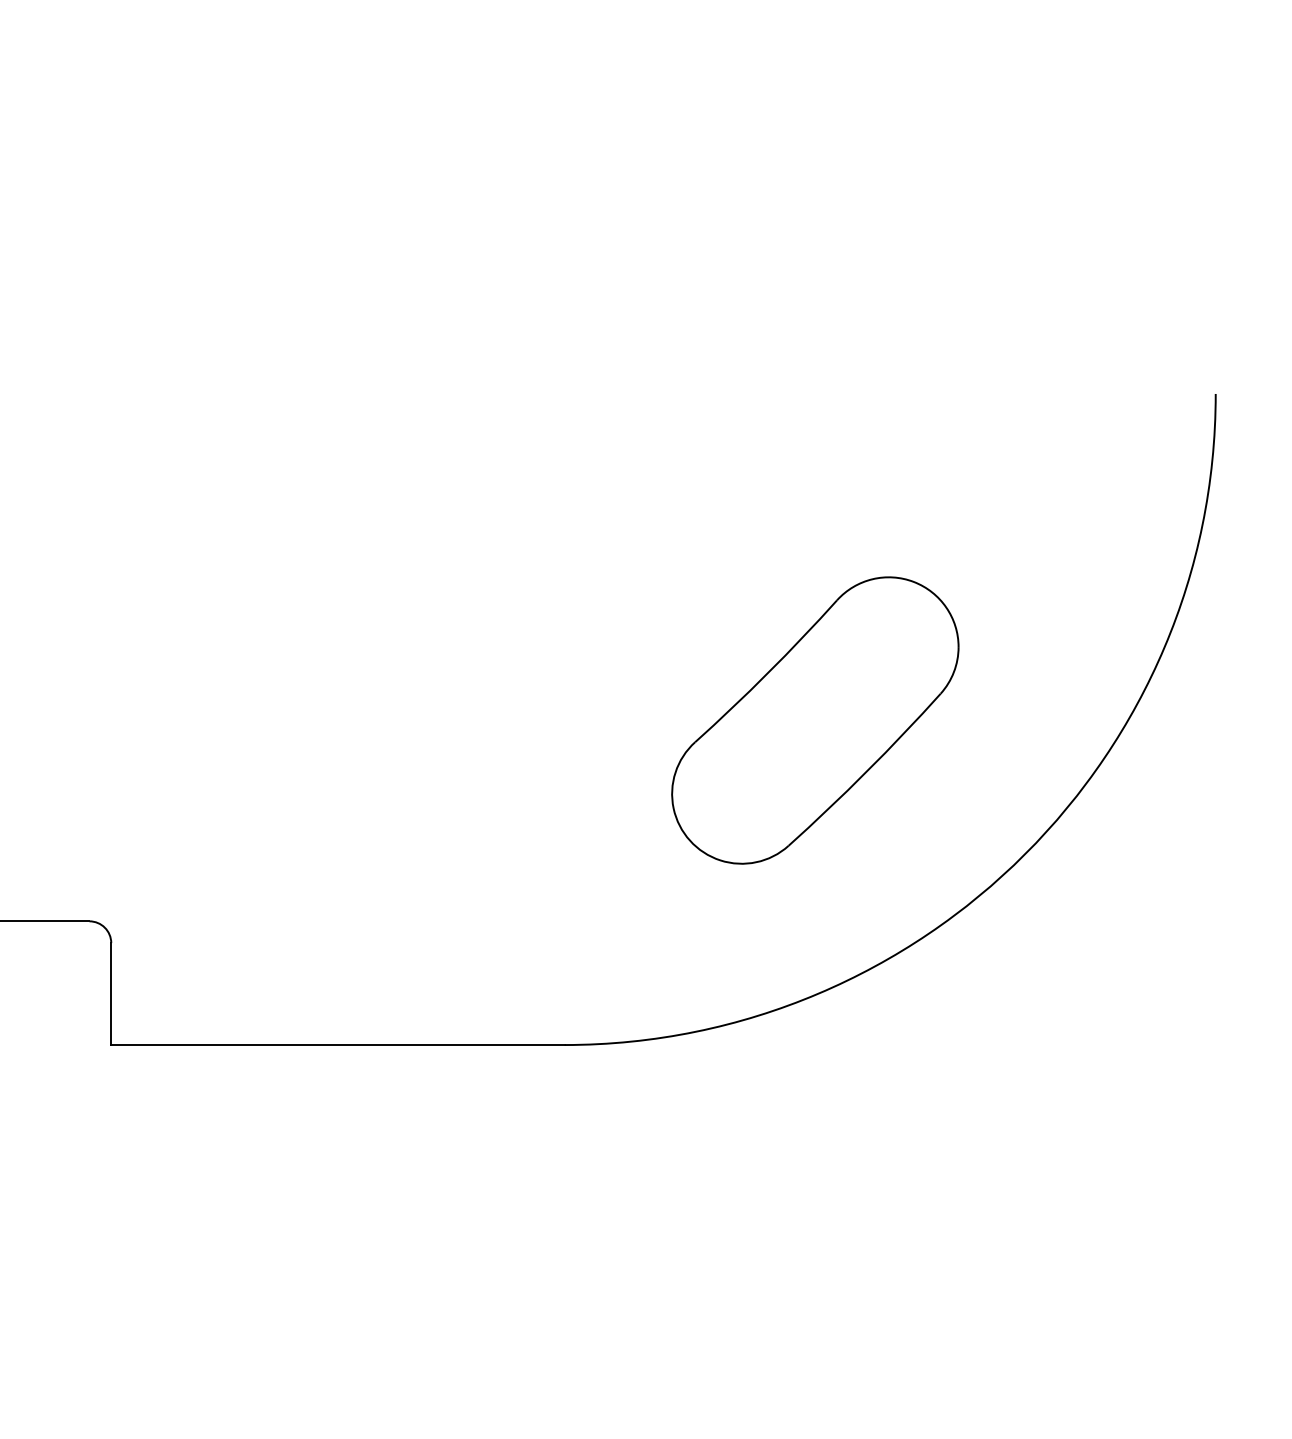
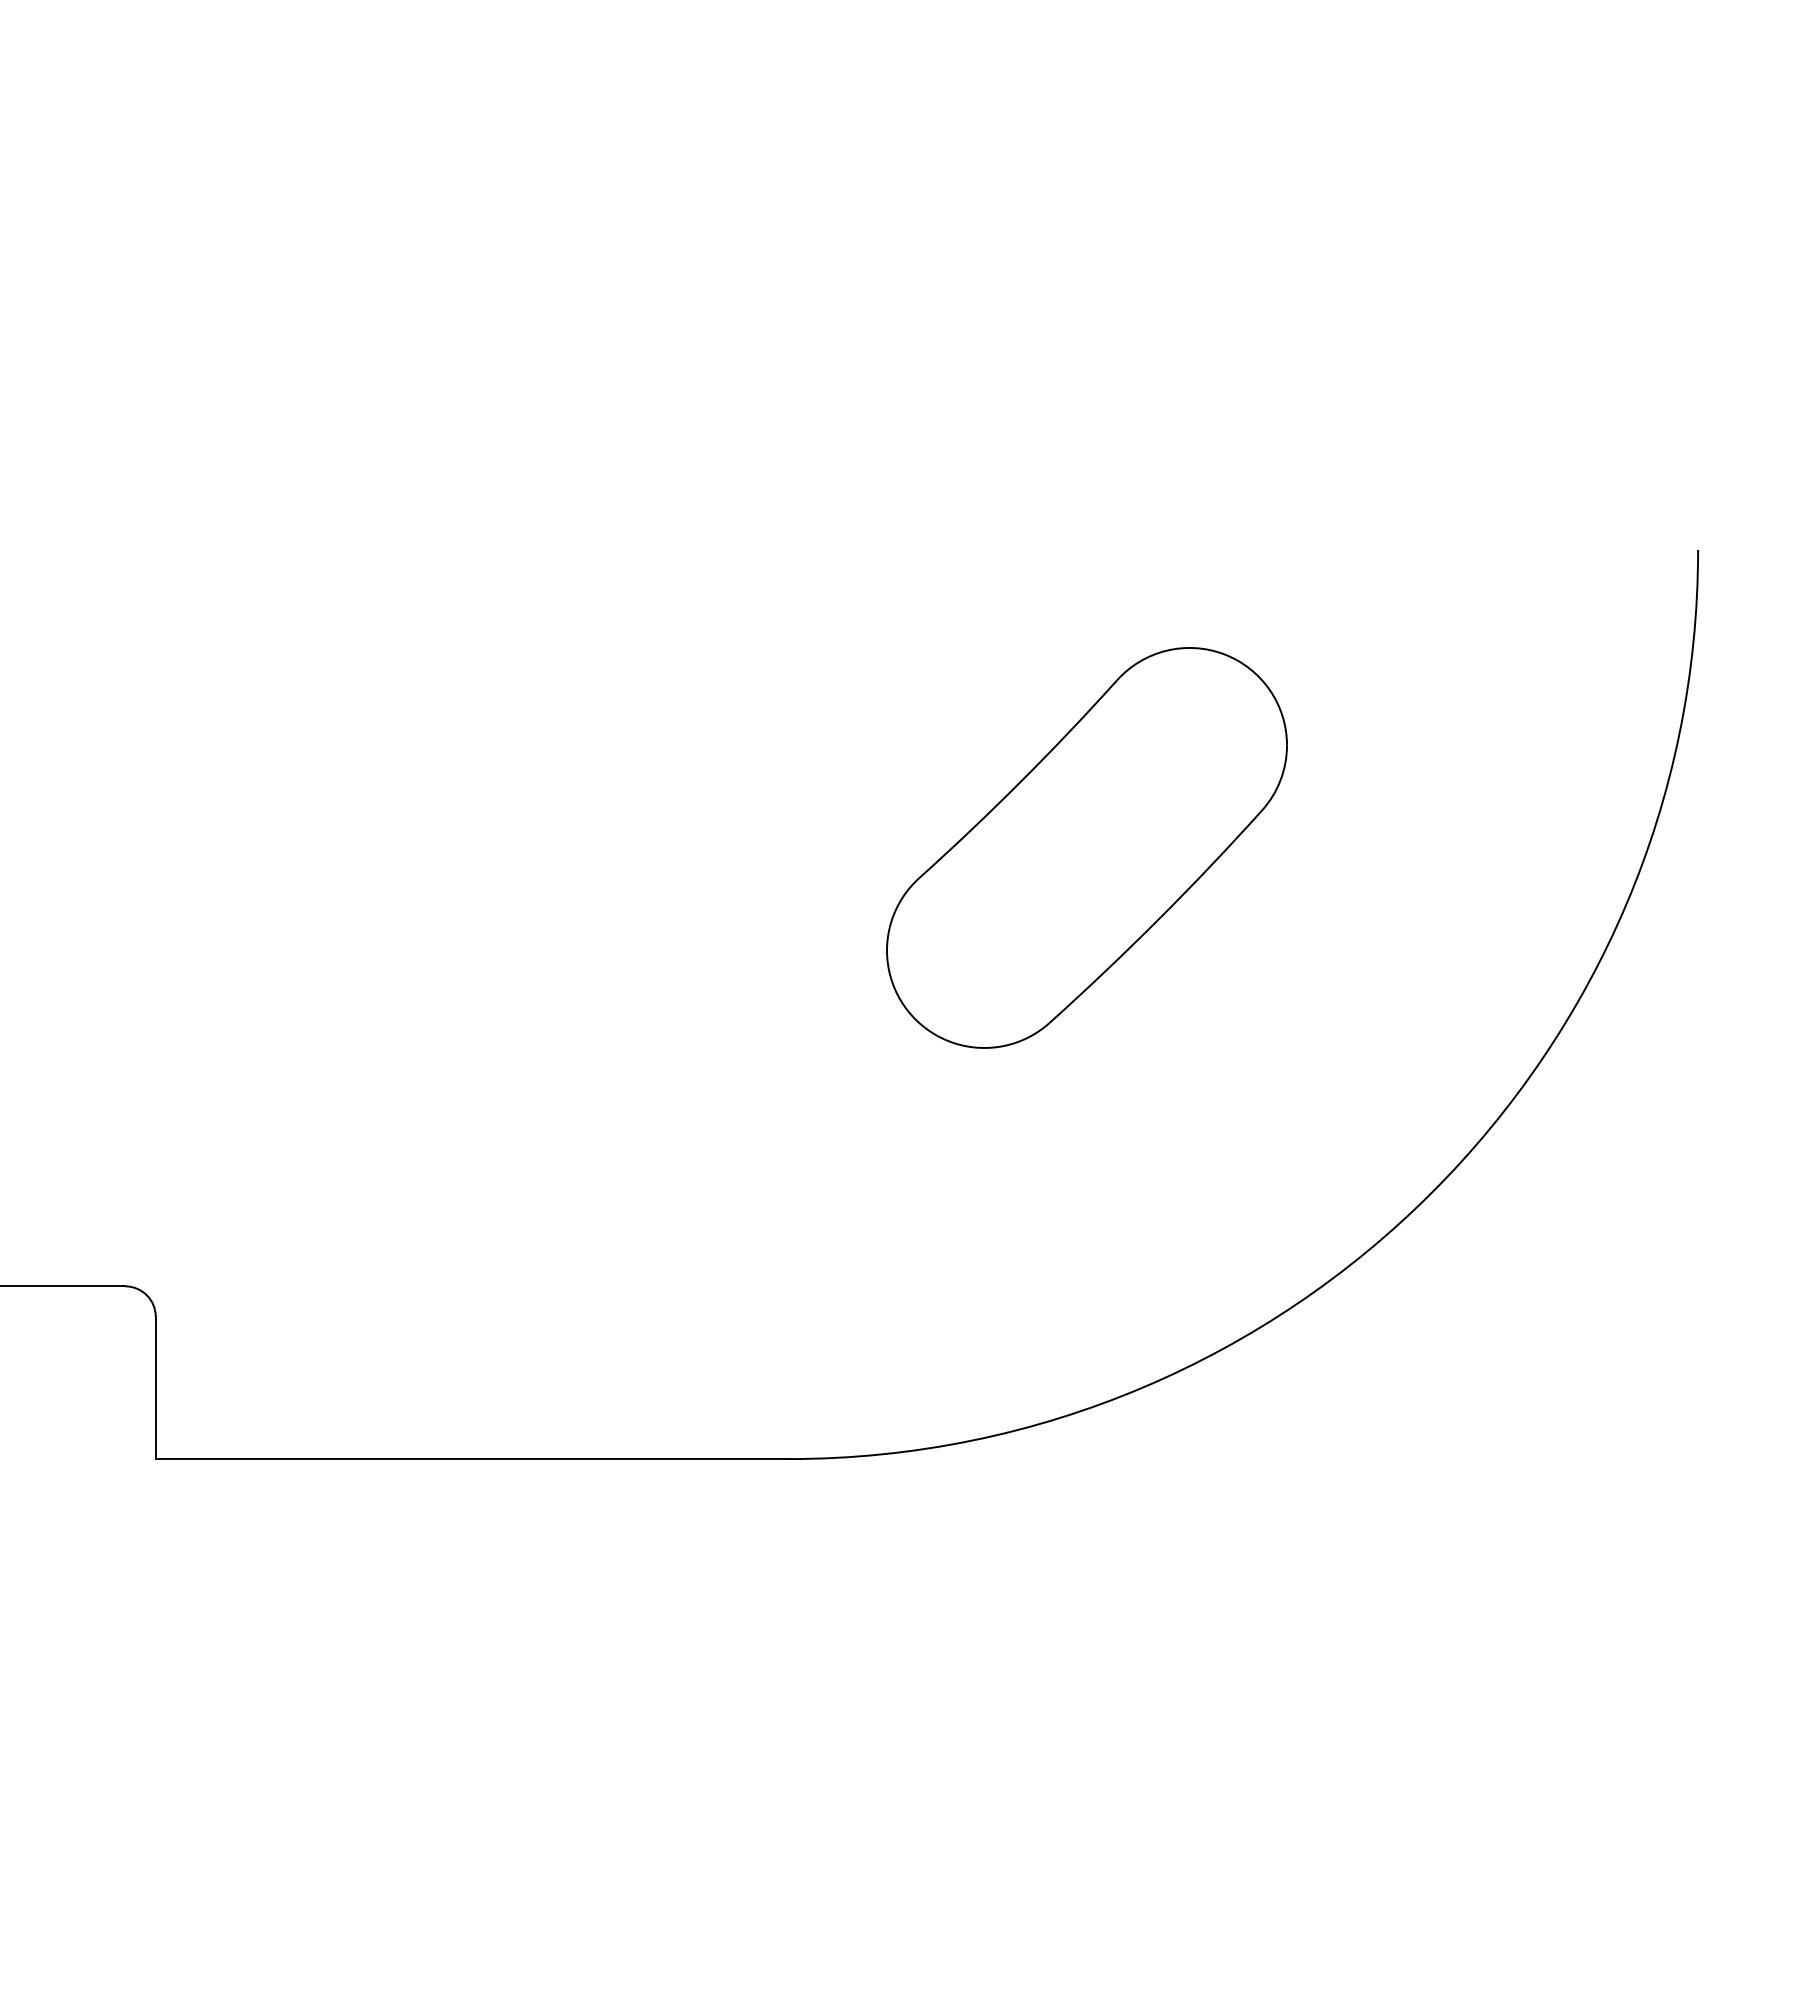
part: (814, 720) -> (1086, 847), moved

